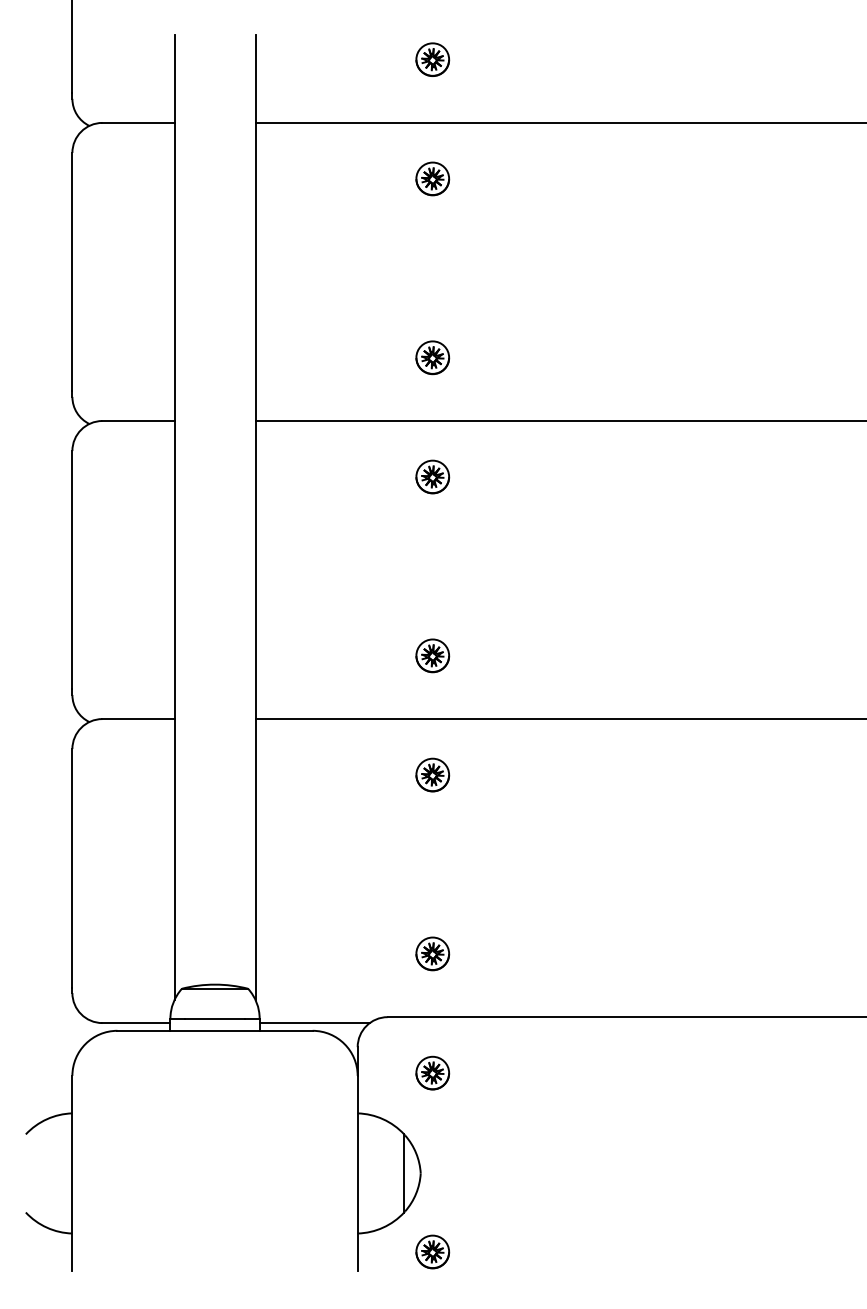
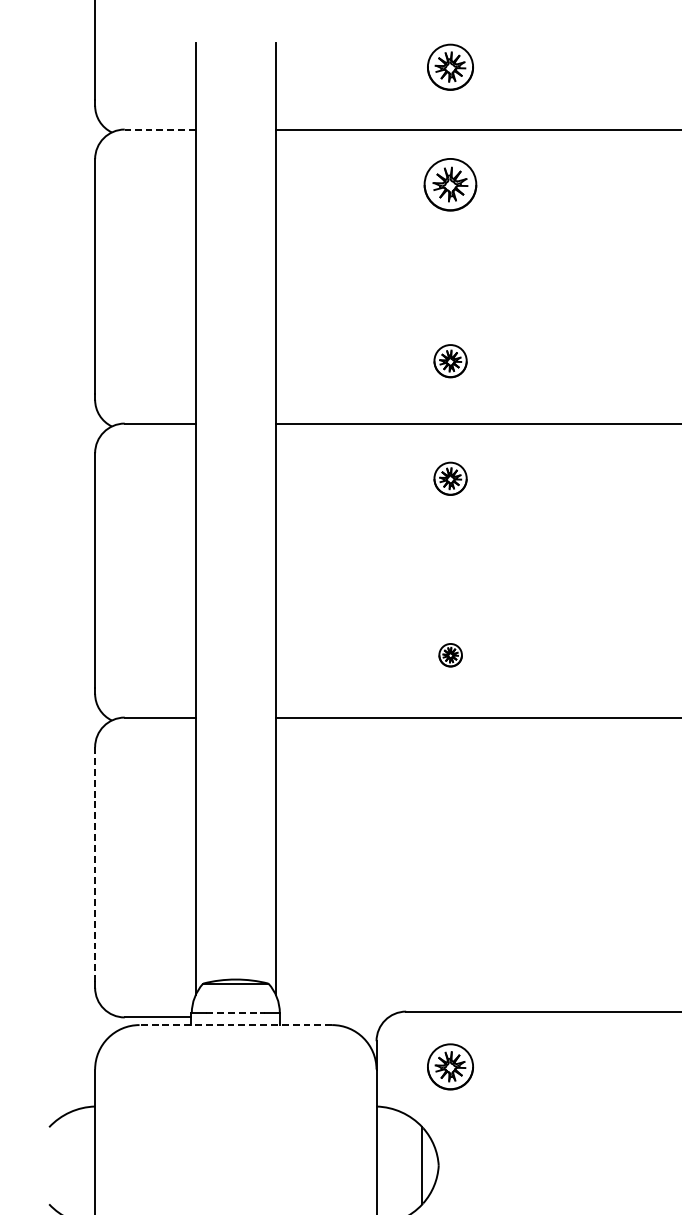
part: (432, 59) -> (450, 66), size x1.4
line: (137, 122) -> (159, 129), solid -> dashed
part: (432, 178) -> (450, 184), size x1.6
part: (432, 655) -> (450, 654), size x0.7
part: (432, 774) -> (450, 772), removed
line: (72, 868) -> (95, 864), solid -> dashed
part: (432, 953) -> (450, 948), removed
line: (215, 1018) -> (236, 1012), solid -> dashed
line: (314, 1023) -> (333, 1017), removed
line: (215, 1030) -> (236, 1024), solid -> dashed
part: (432, 1072) -> (450, 1066), size x1.4

